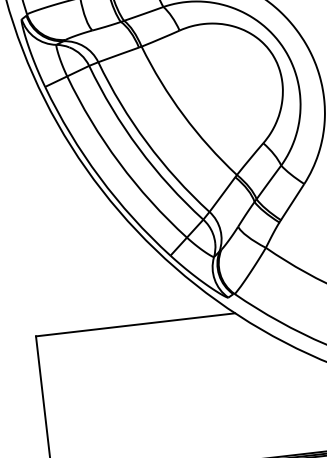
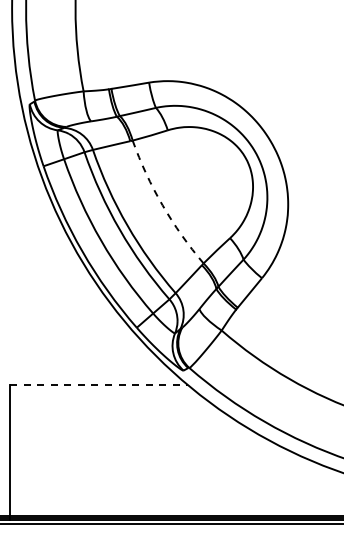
arc: (183, 115) -> (162, 205), solid -> dashed
line: (136, 325) -> (99, 385), solid -> dashed

